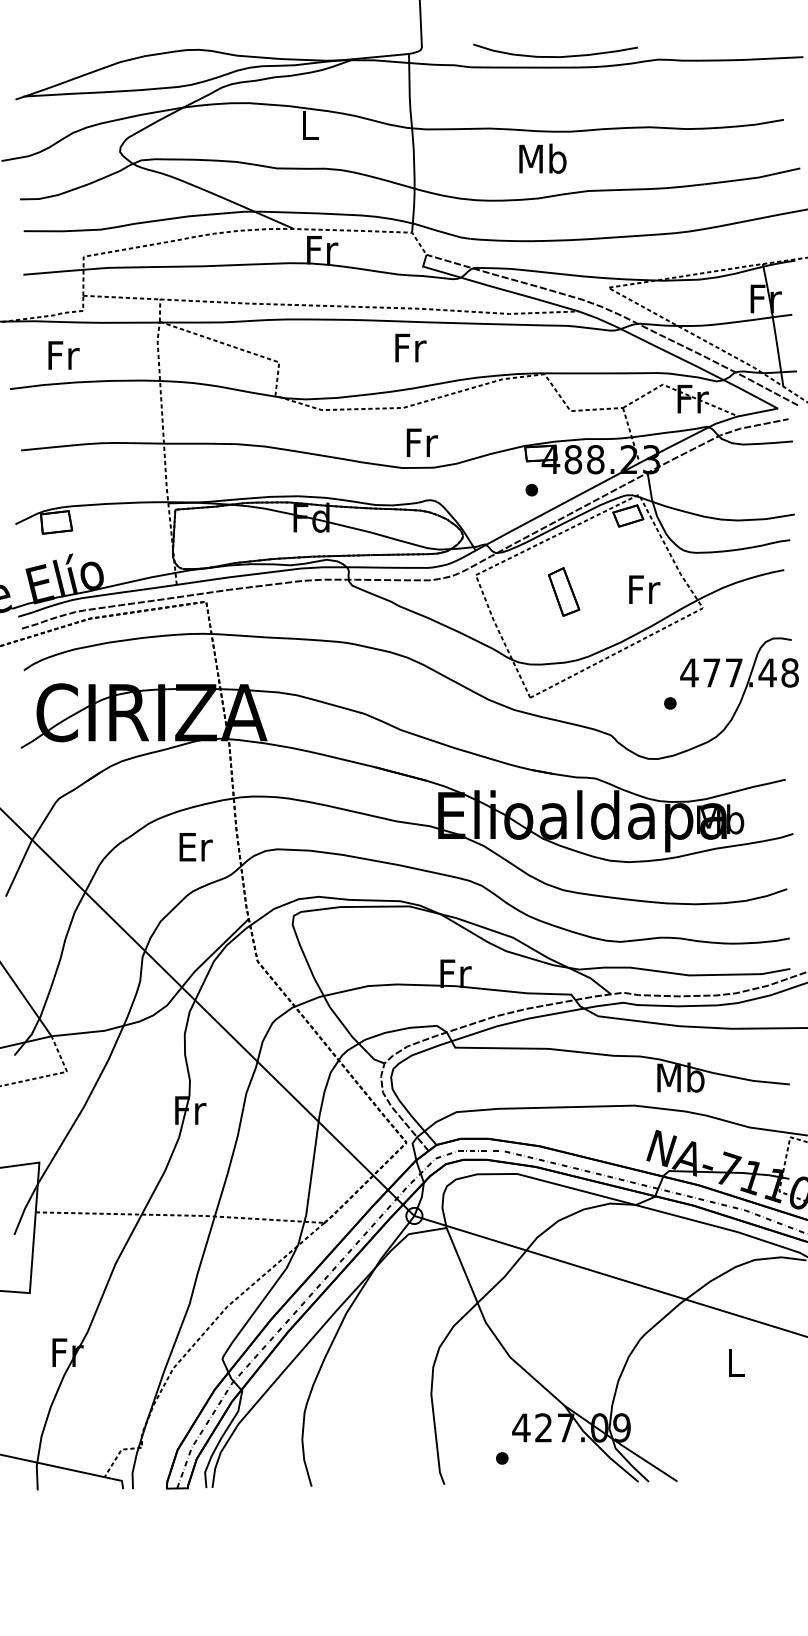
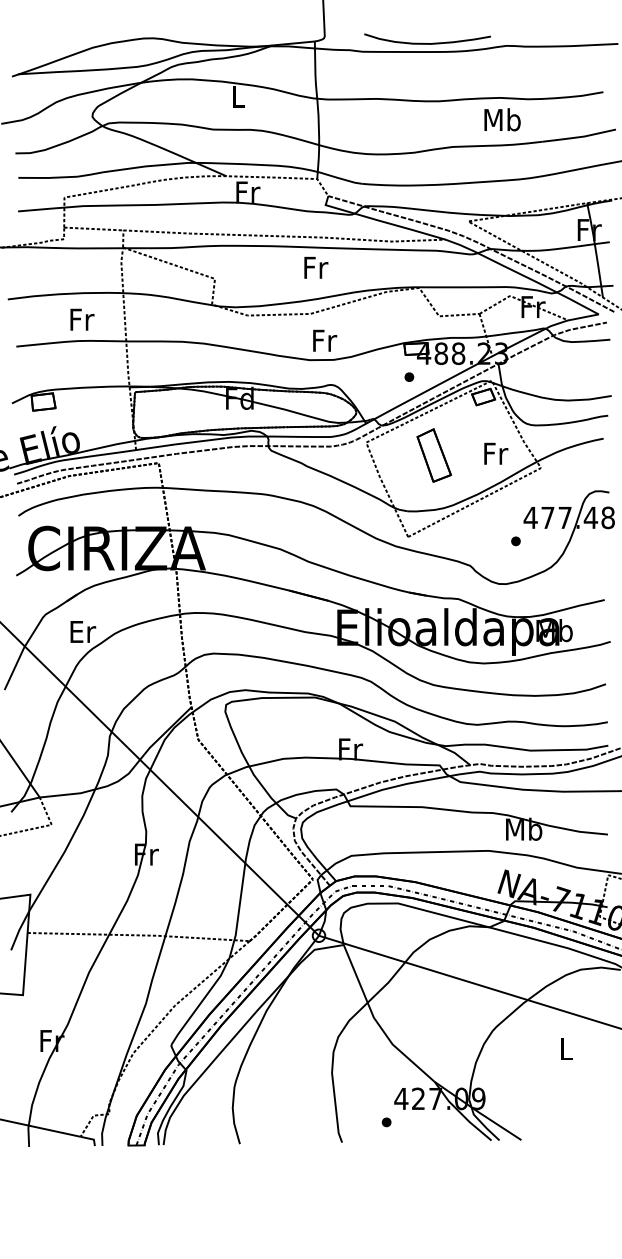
text: (542, 158) -> (502, 119), moved
text: (63, 355) -> (82, 319), moved
part: (563, 591) -> (433, 455), size x1.43
text: (195, 847) -> (82, 632), moved

